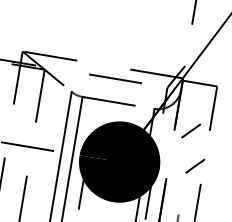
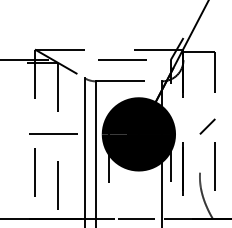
line: (191, 130) -> (198, 95), removed

